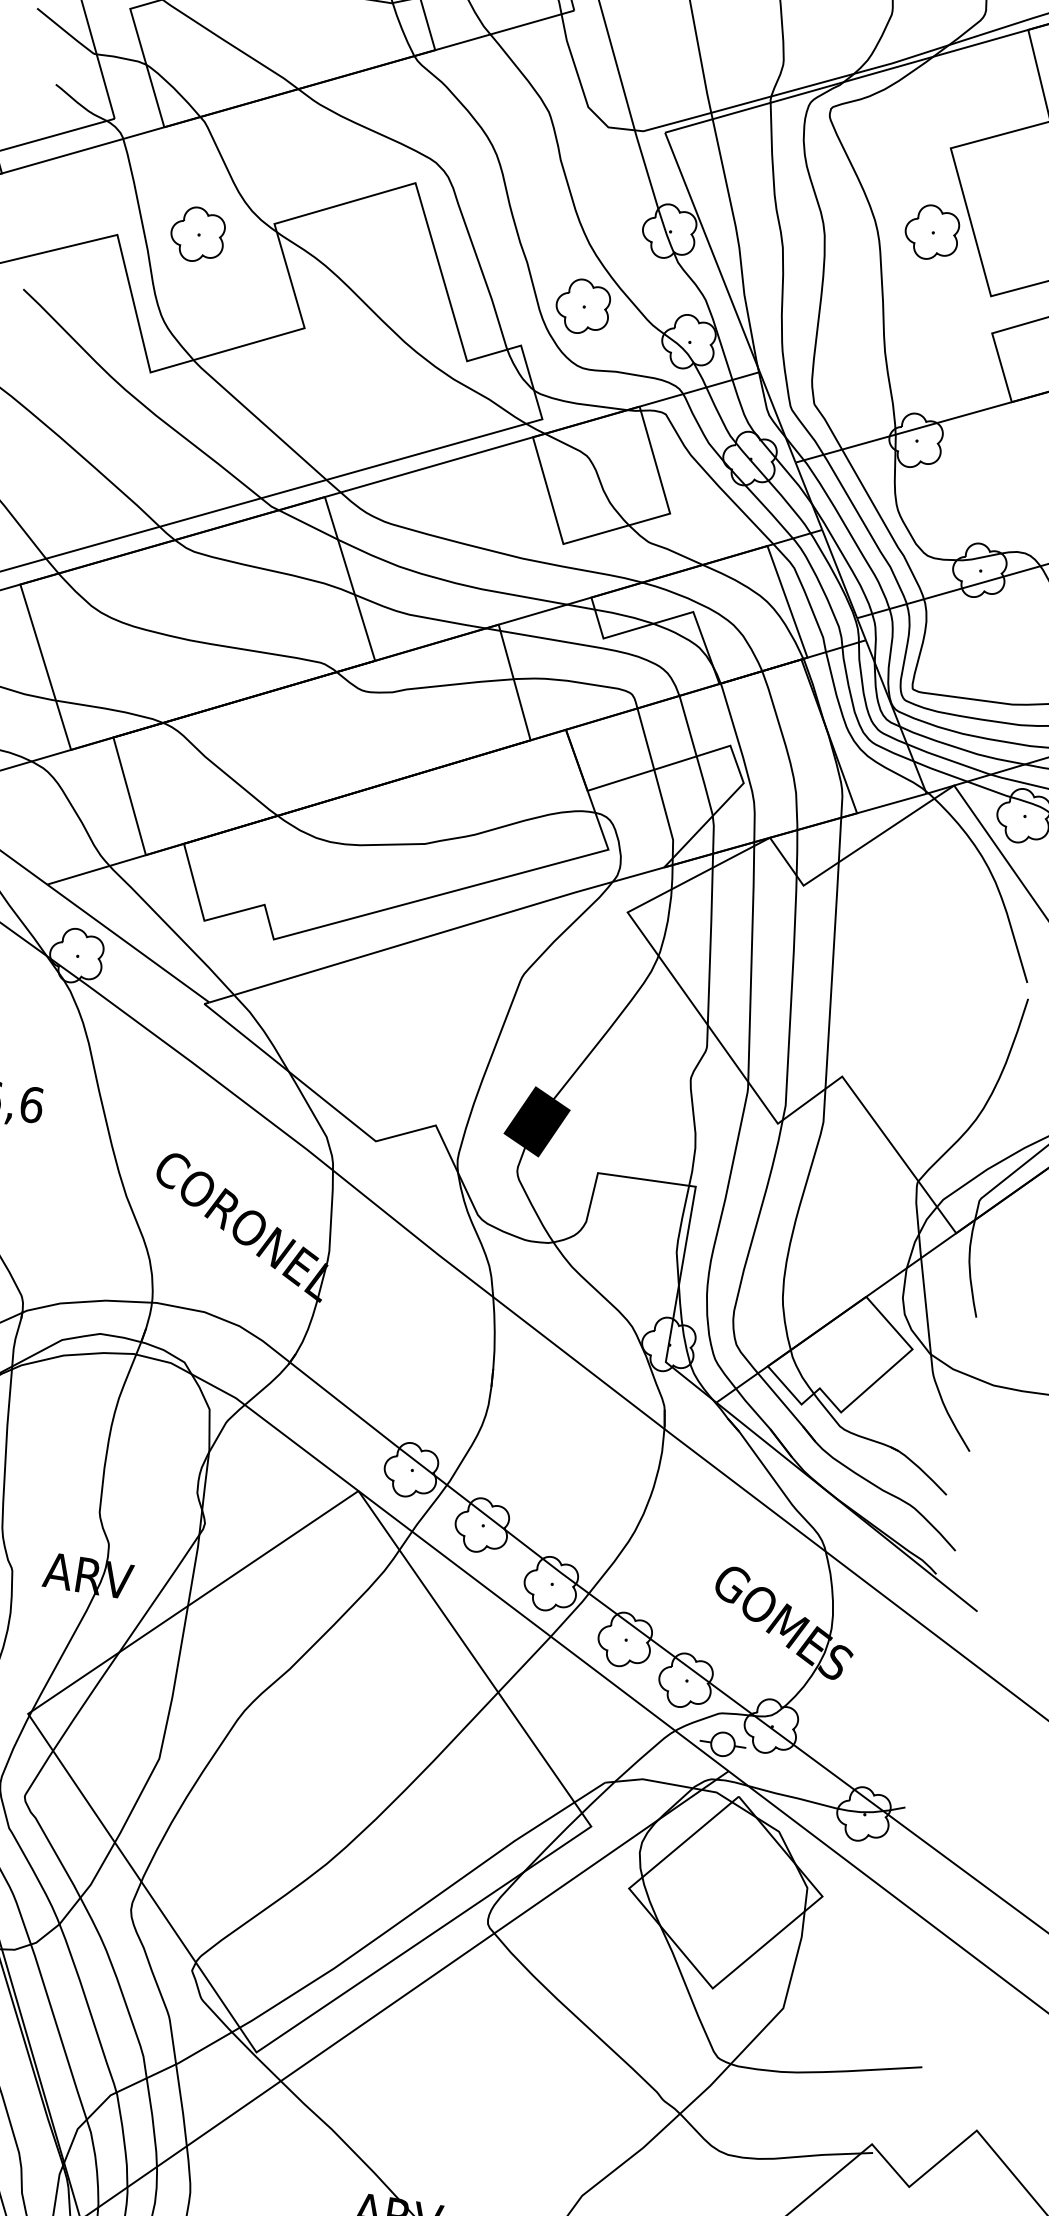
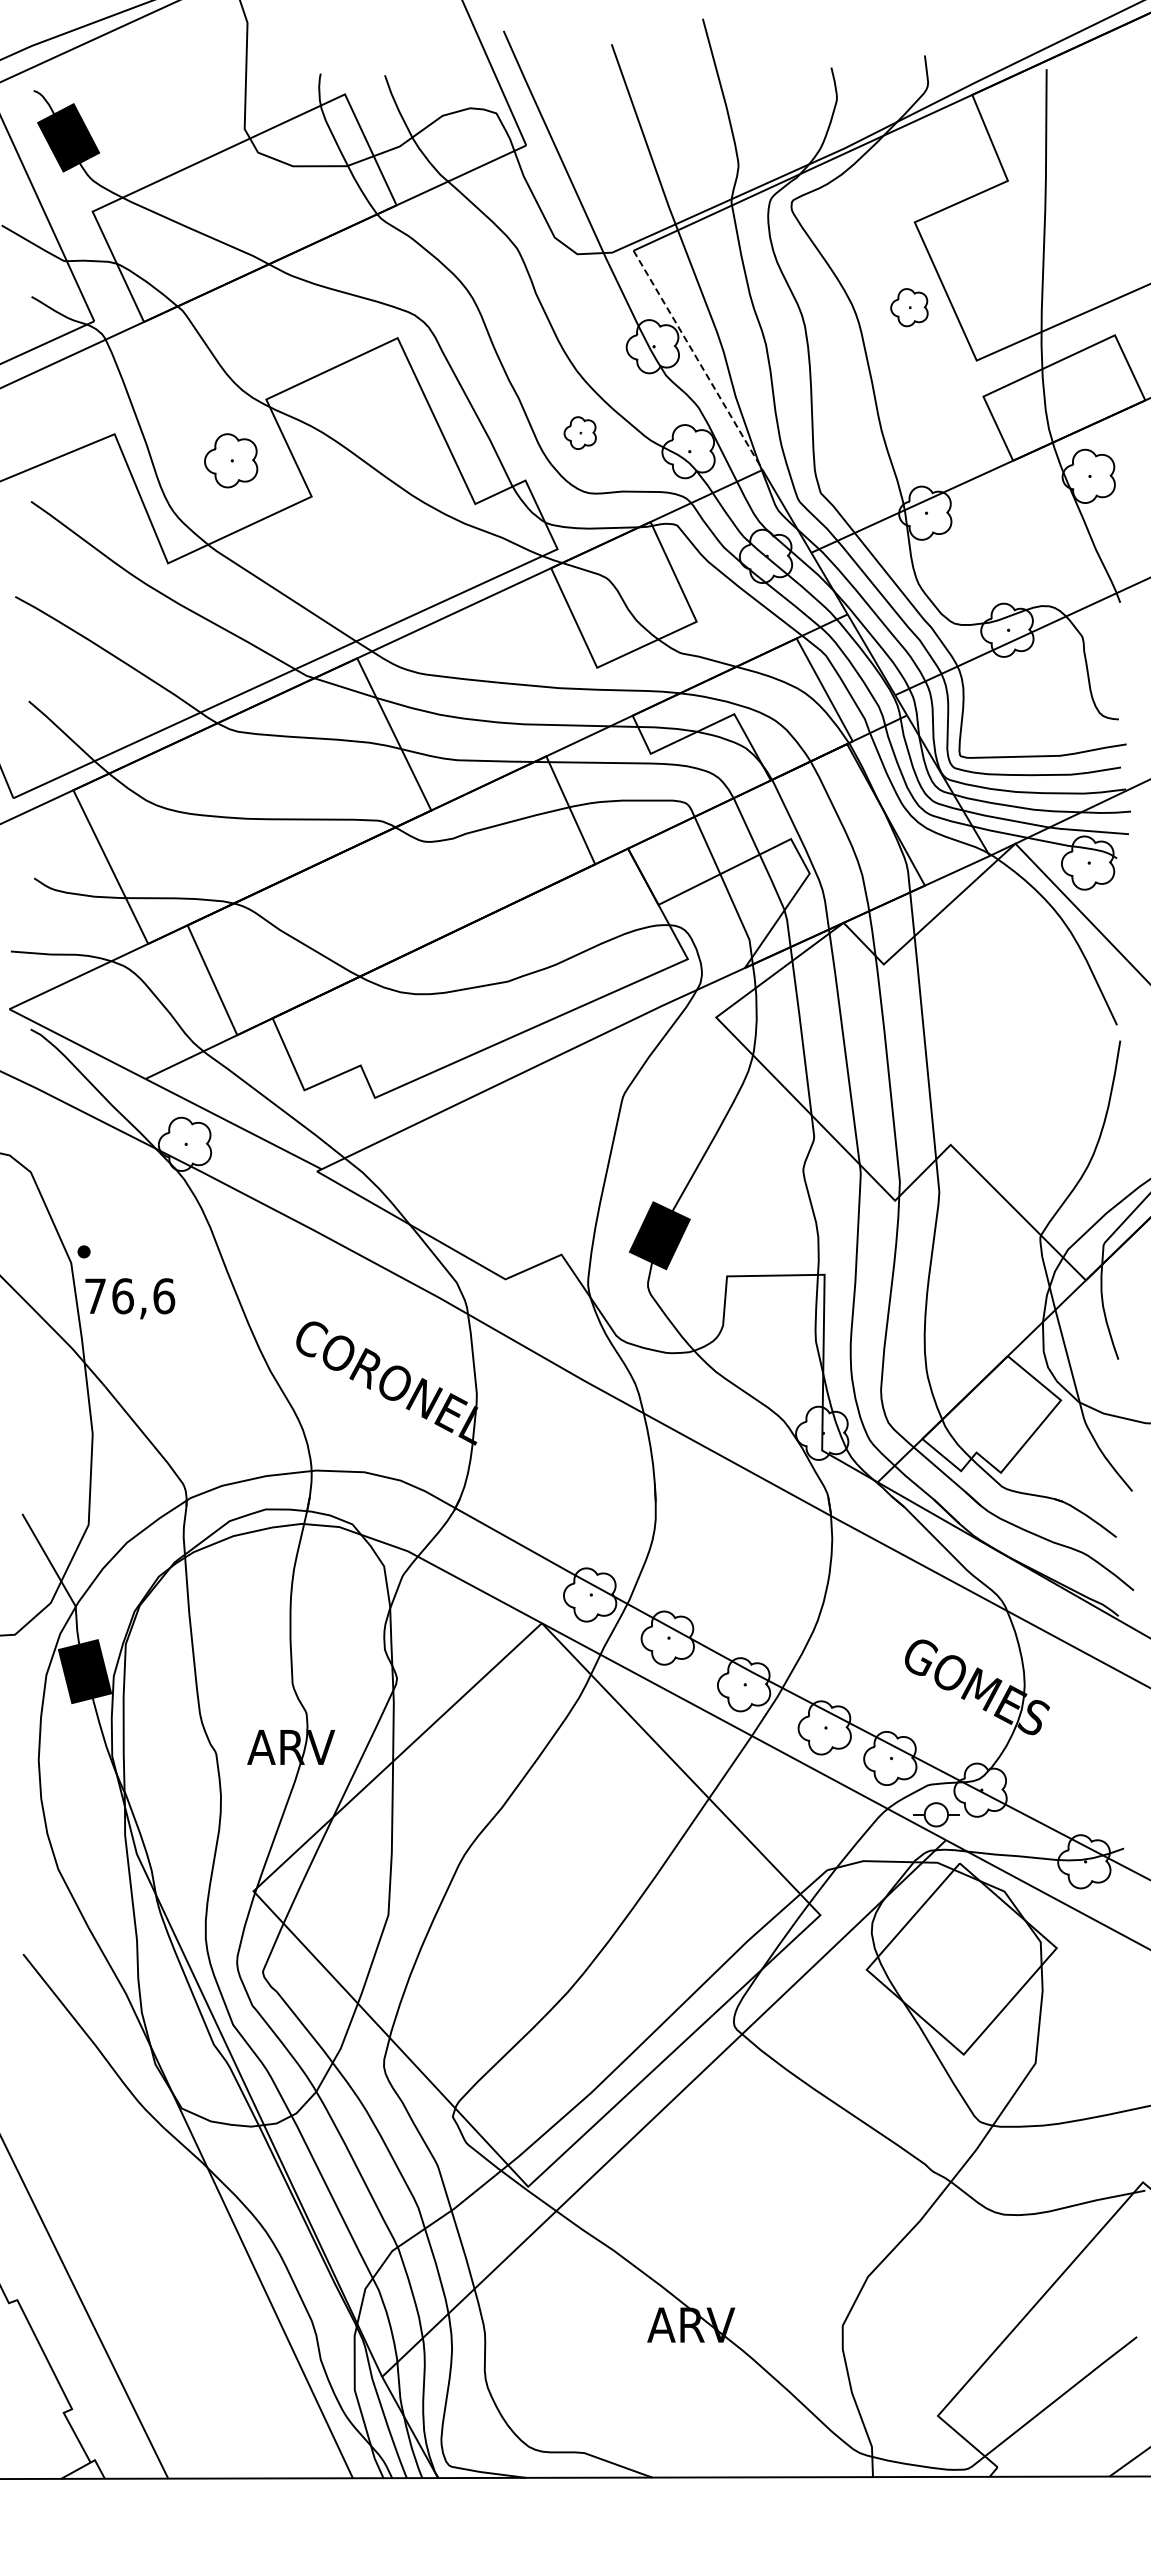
part: (932, 232) -> (909, 307), size x0.7
part: (198, 234) -> (231, 460), moved
line: (712, 252) -> (698, 360), solid -> dashed
part: (583, 306) -> (580, 432), size x0.6

